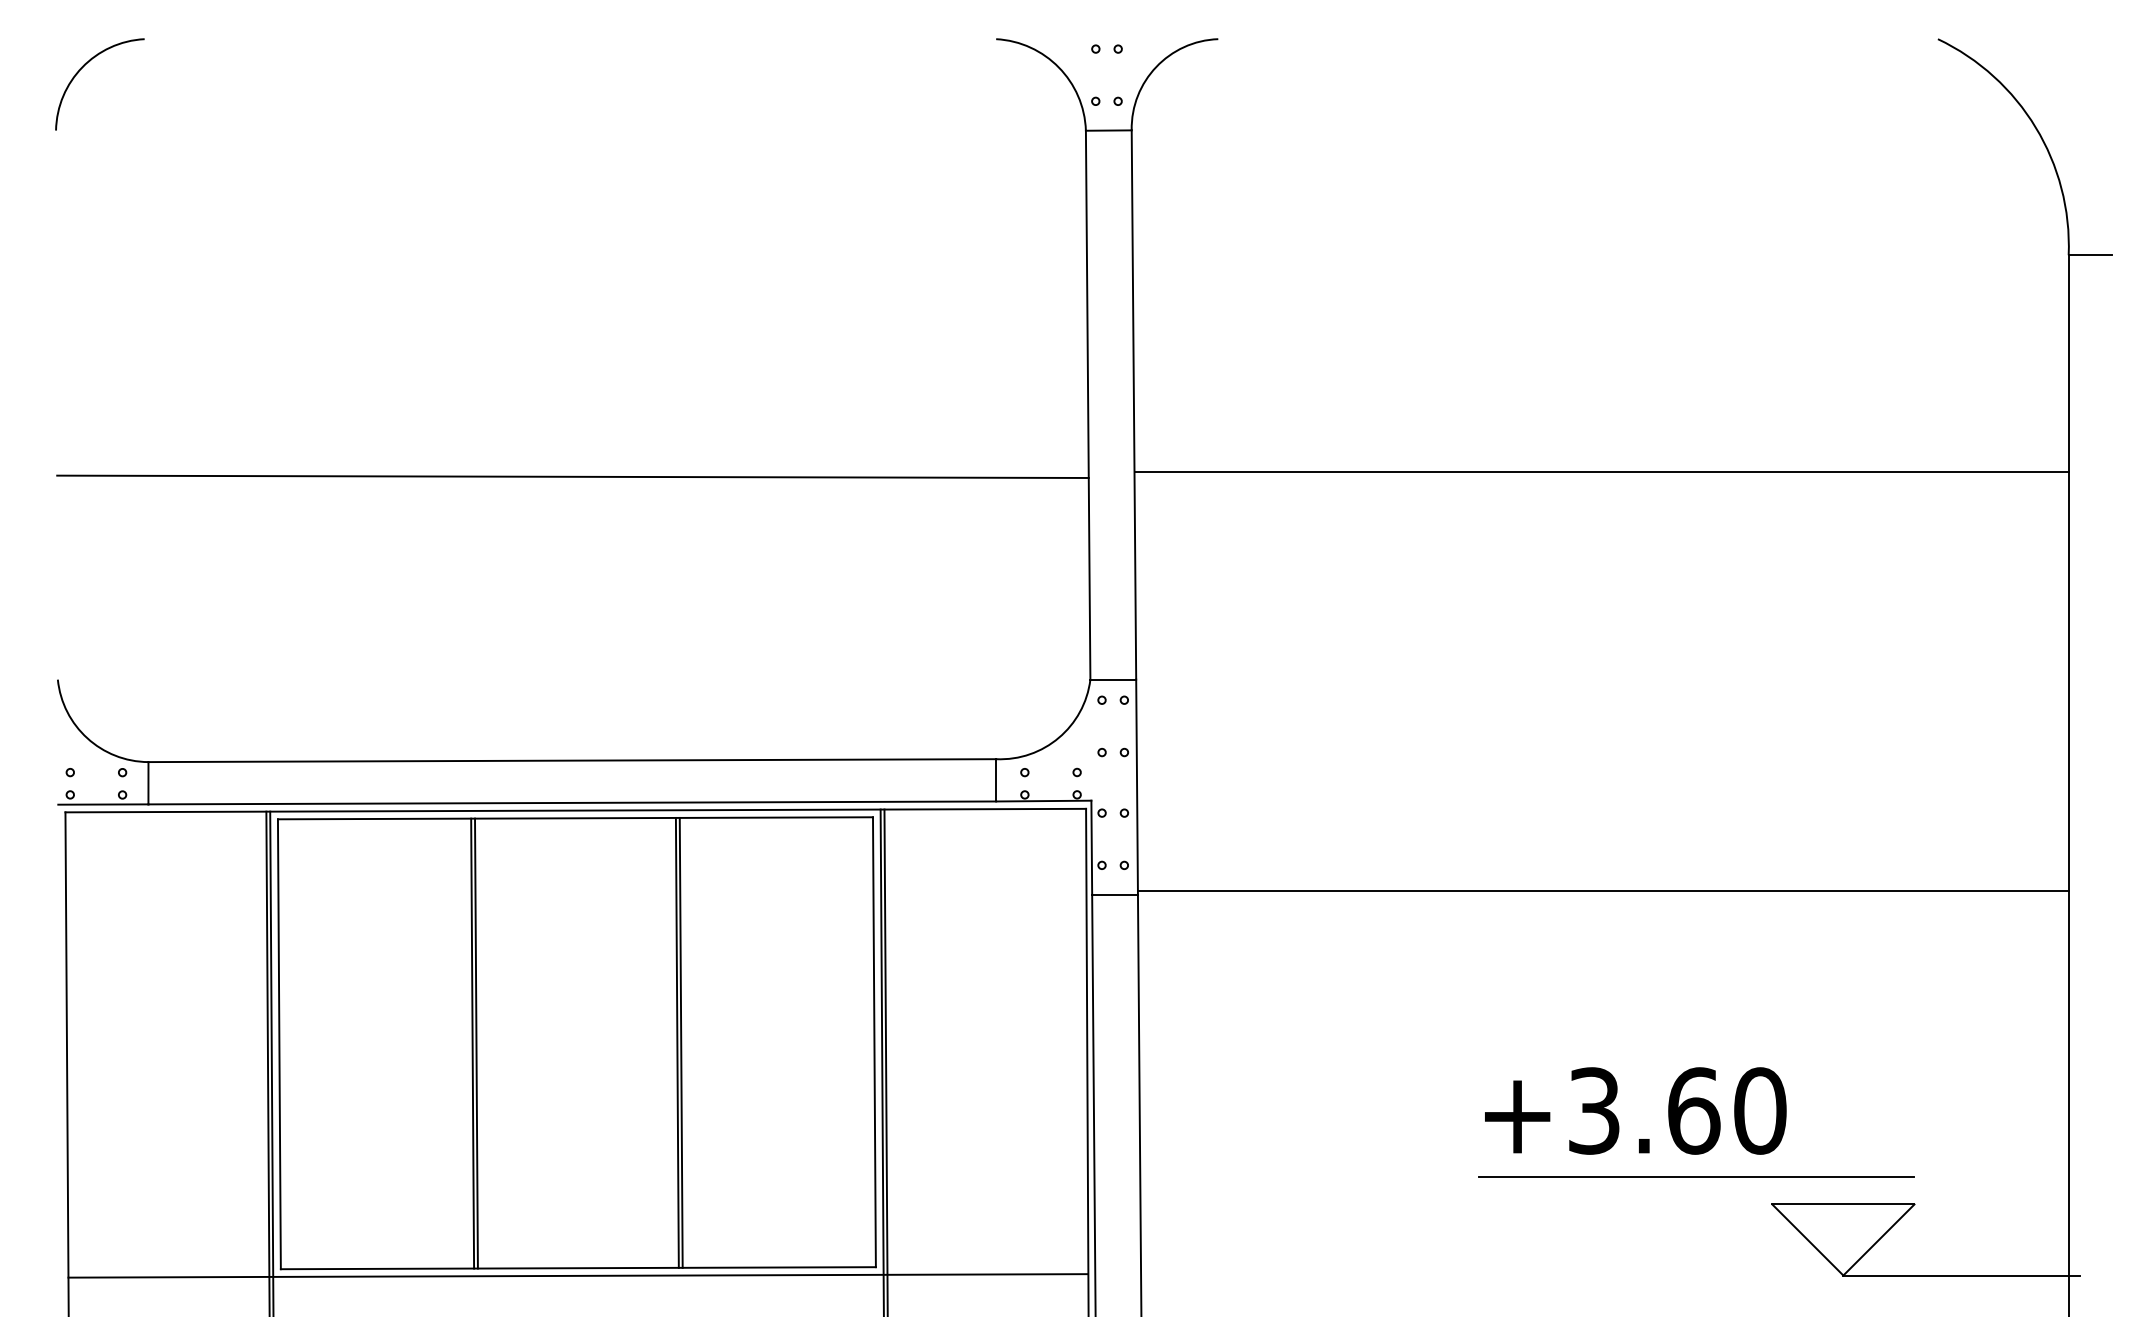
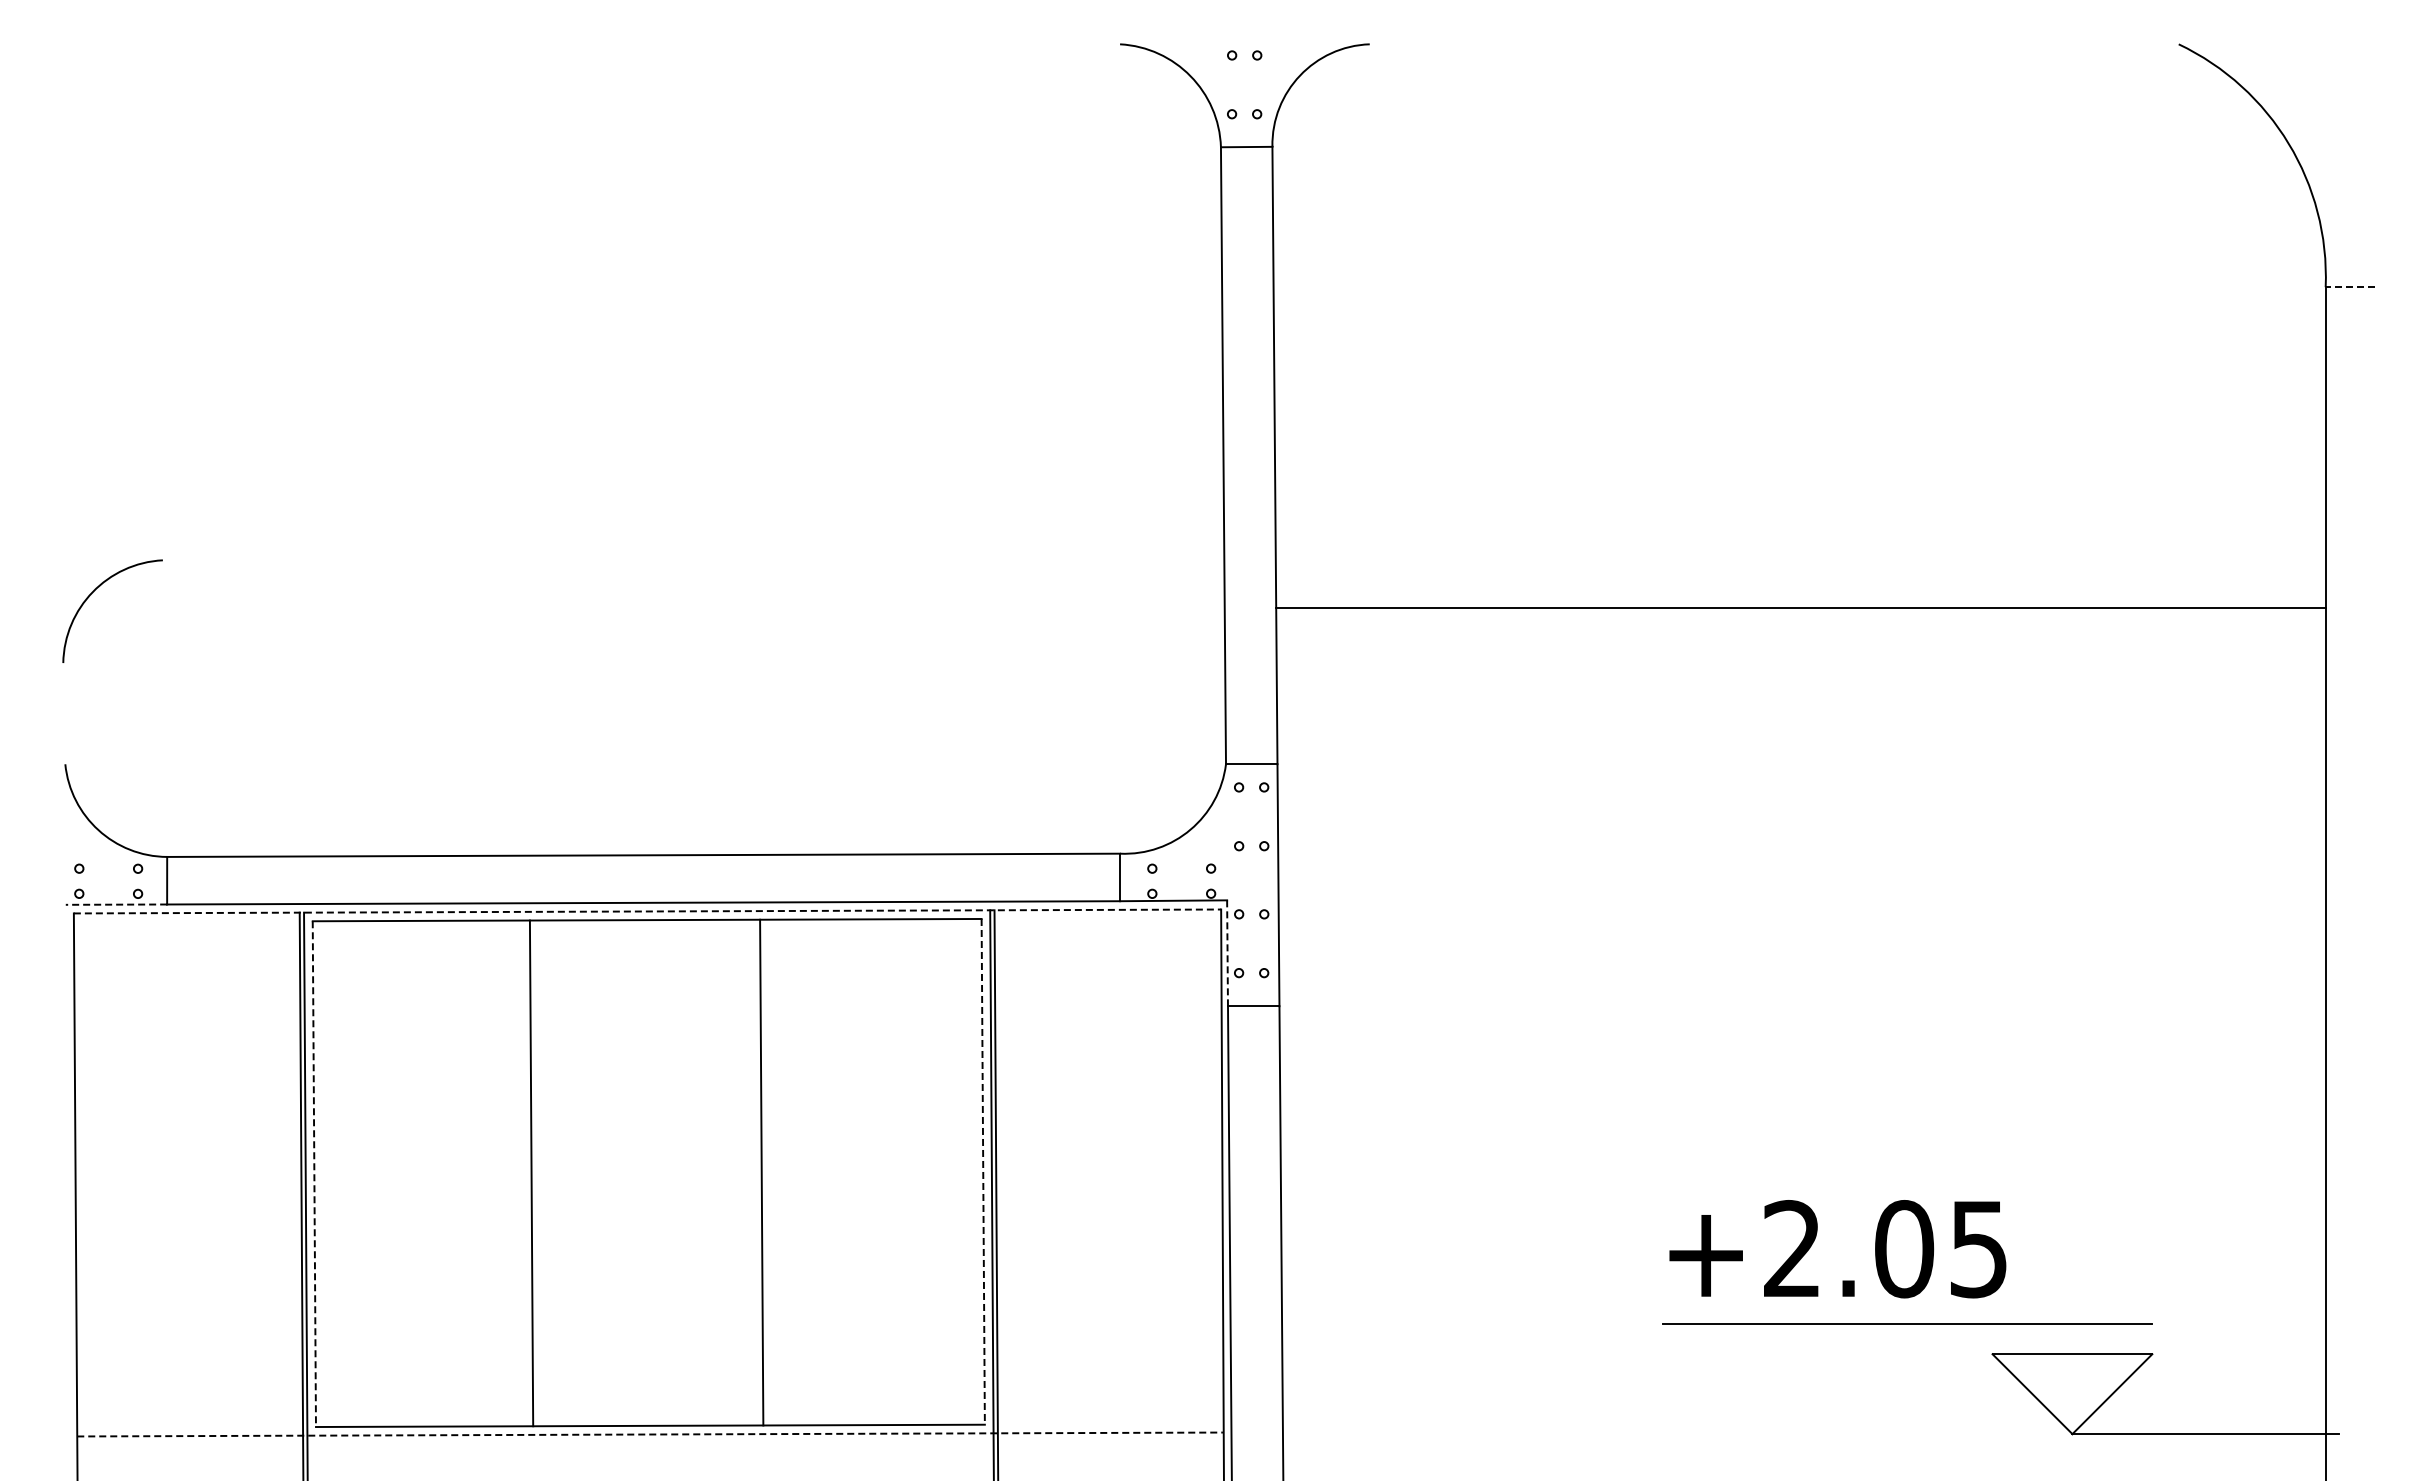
arc: (83, 66) -> (94, 591), moved
line: (2089, 255) -> (2349, 287), solid -> dashed
line: (1601, 471) -> (1800, 607), moved
line: (573, 476) -> (644, 535), removed
line: (103, 804) -> (116, 904), solid -> dashed
line: (575, 810) -> (647, 911), solid -> dashed
line: (1091, 847) -> (1227, 953), solid -> dashed
line: (1603, 890) -> (1802, 1001), removed
line: (874, 1041) -> (983, 1171), solid -> dashed
line: (680, 1042) -> (765, 1172), removed
line: (476, 1043) -> (535, 1173), removed
line: (279, 1044) -> (314, 1174), solid -> dashed
text: (1677, 1111) -> (1886, 1249), +3.60 -> +2.05
line: (578, 1275) -> (650, 1434), solid -> dashed

